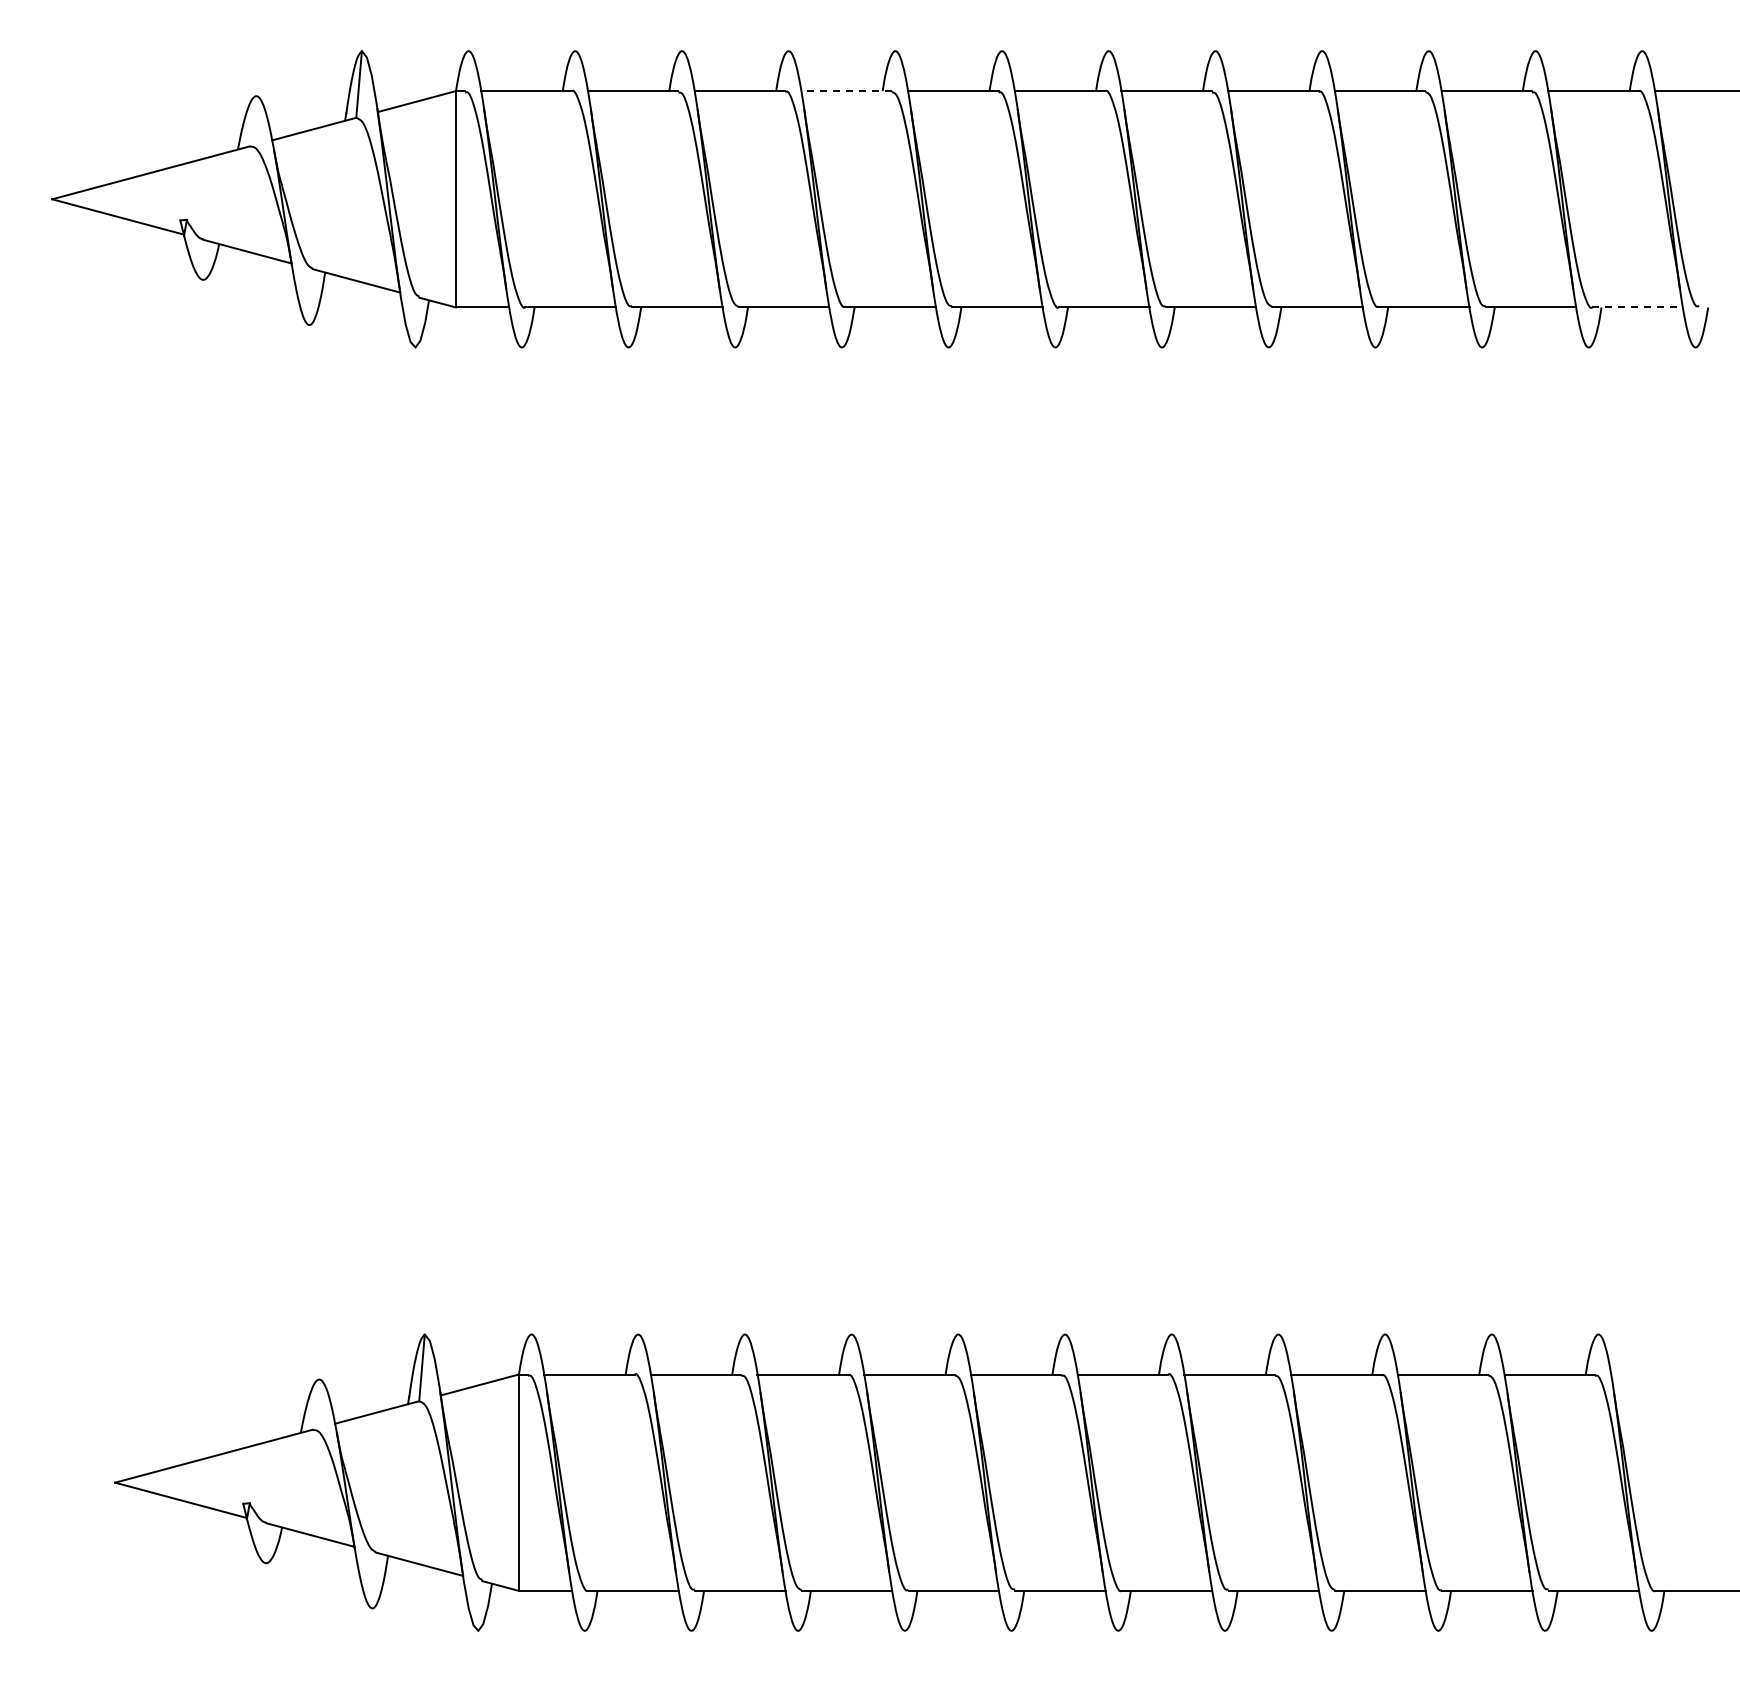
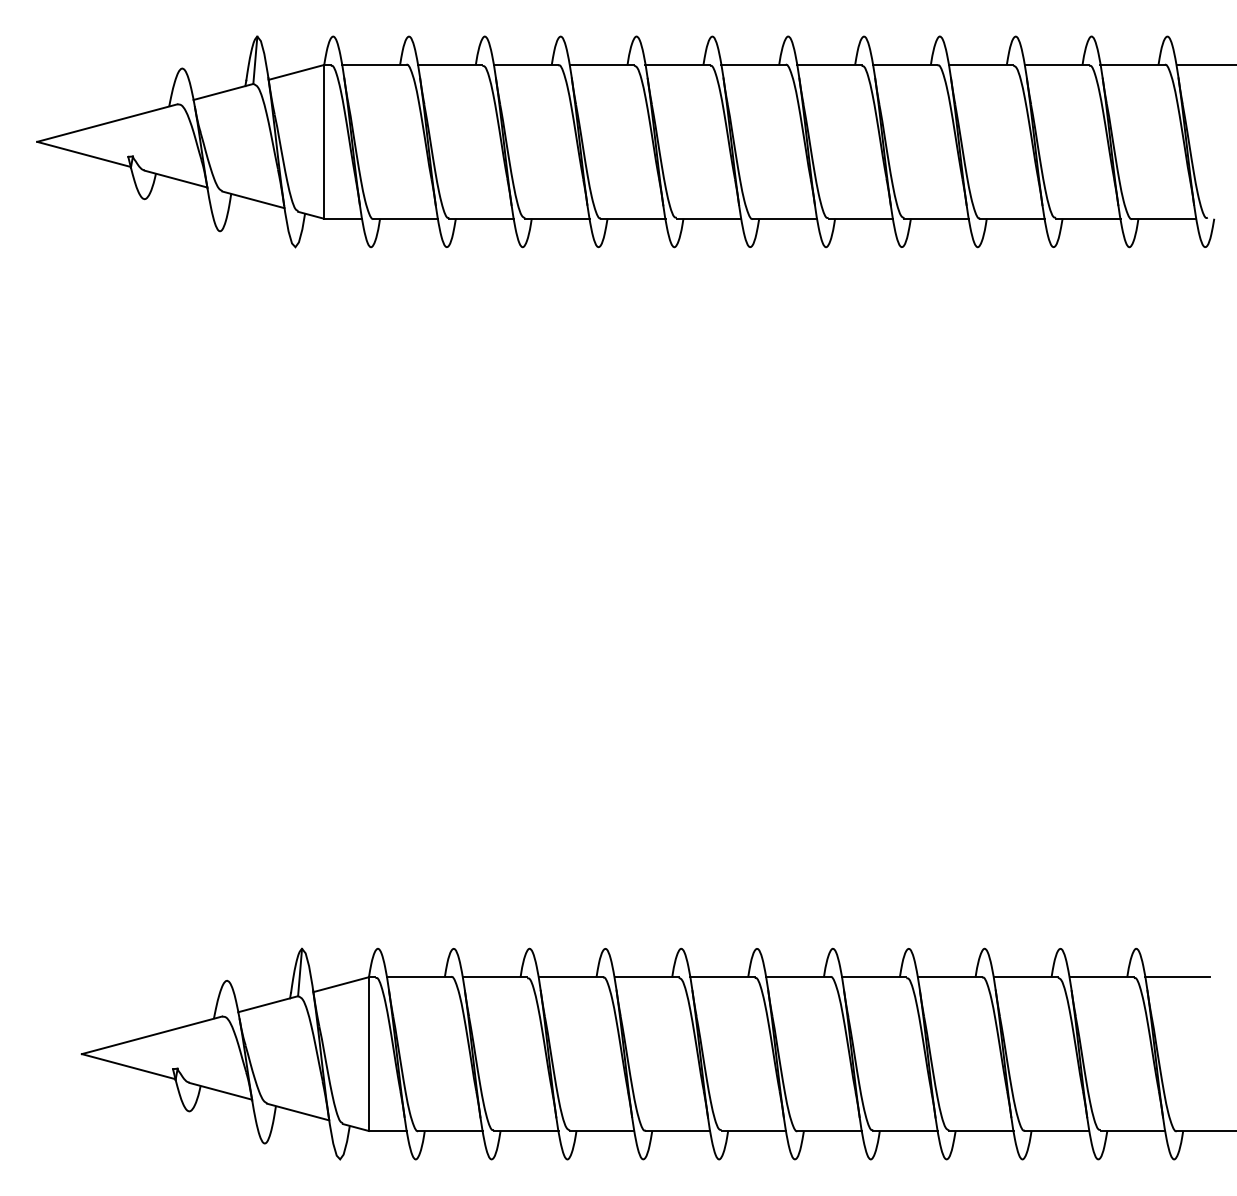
line: (846, 91) -> (601, 65), dashed -> solid
line: (1638, 307) -> (1164, 218), dashed -> solid
line: (1656, 1374) -> (1177, 977), added

